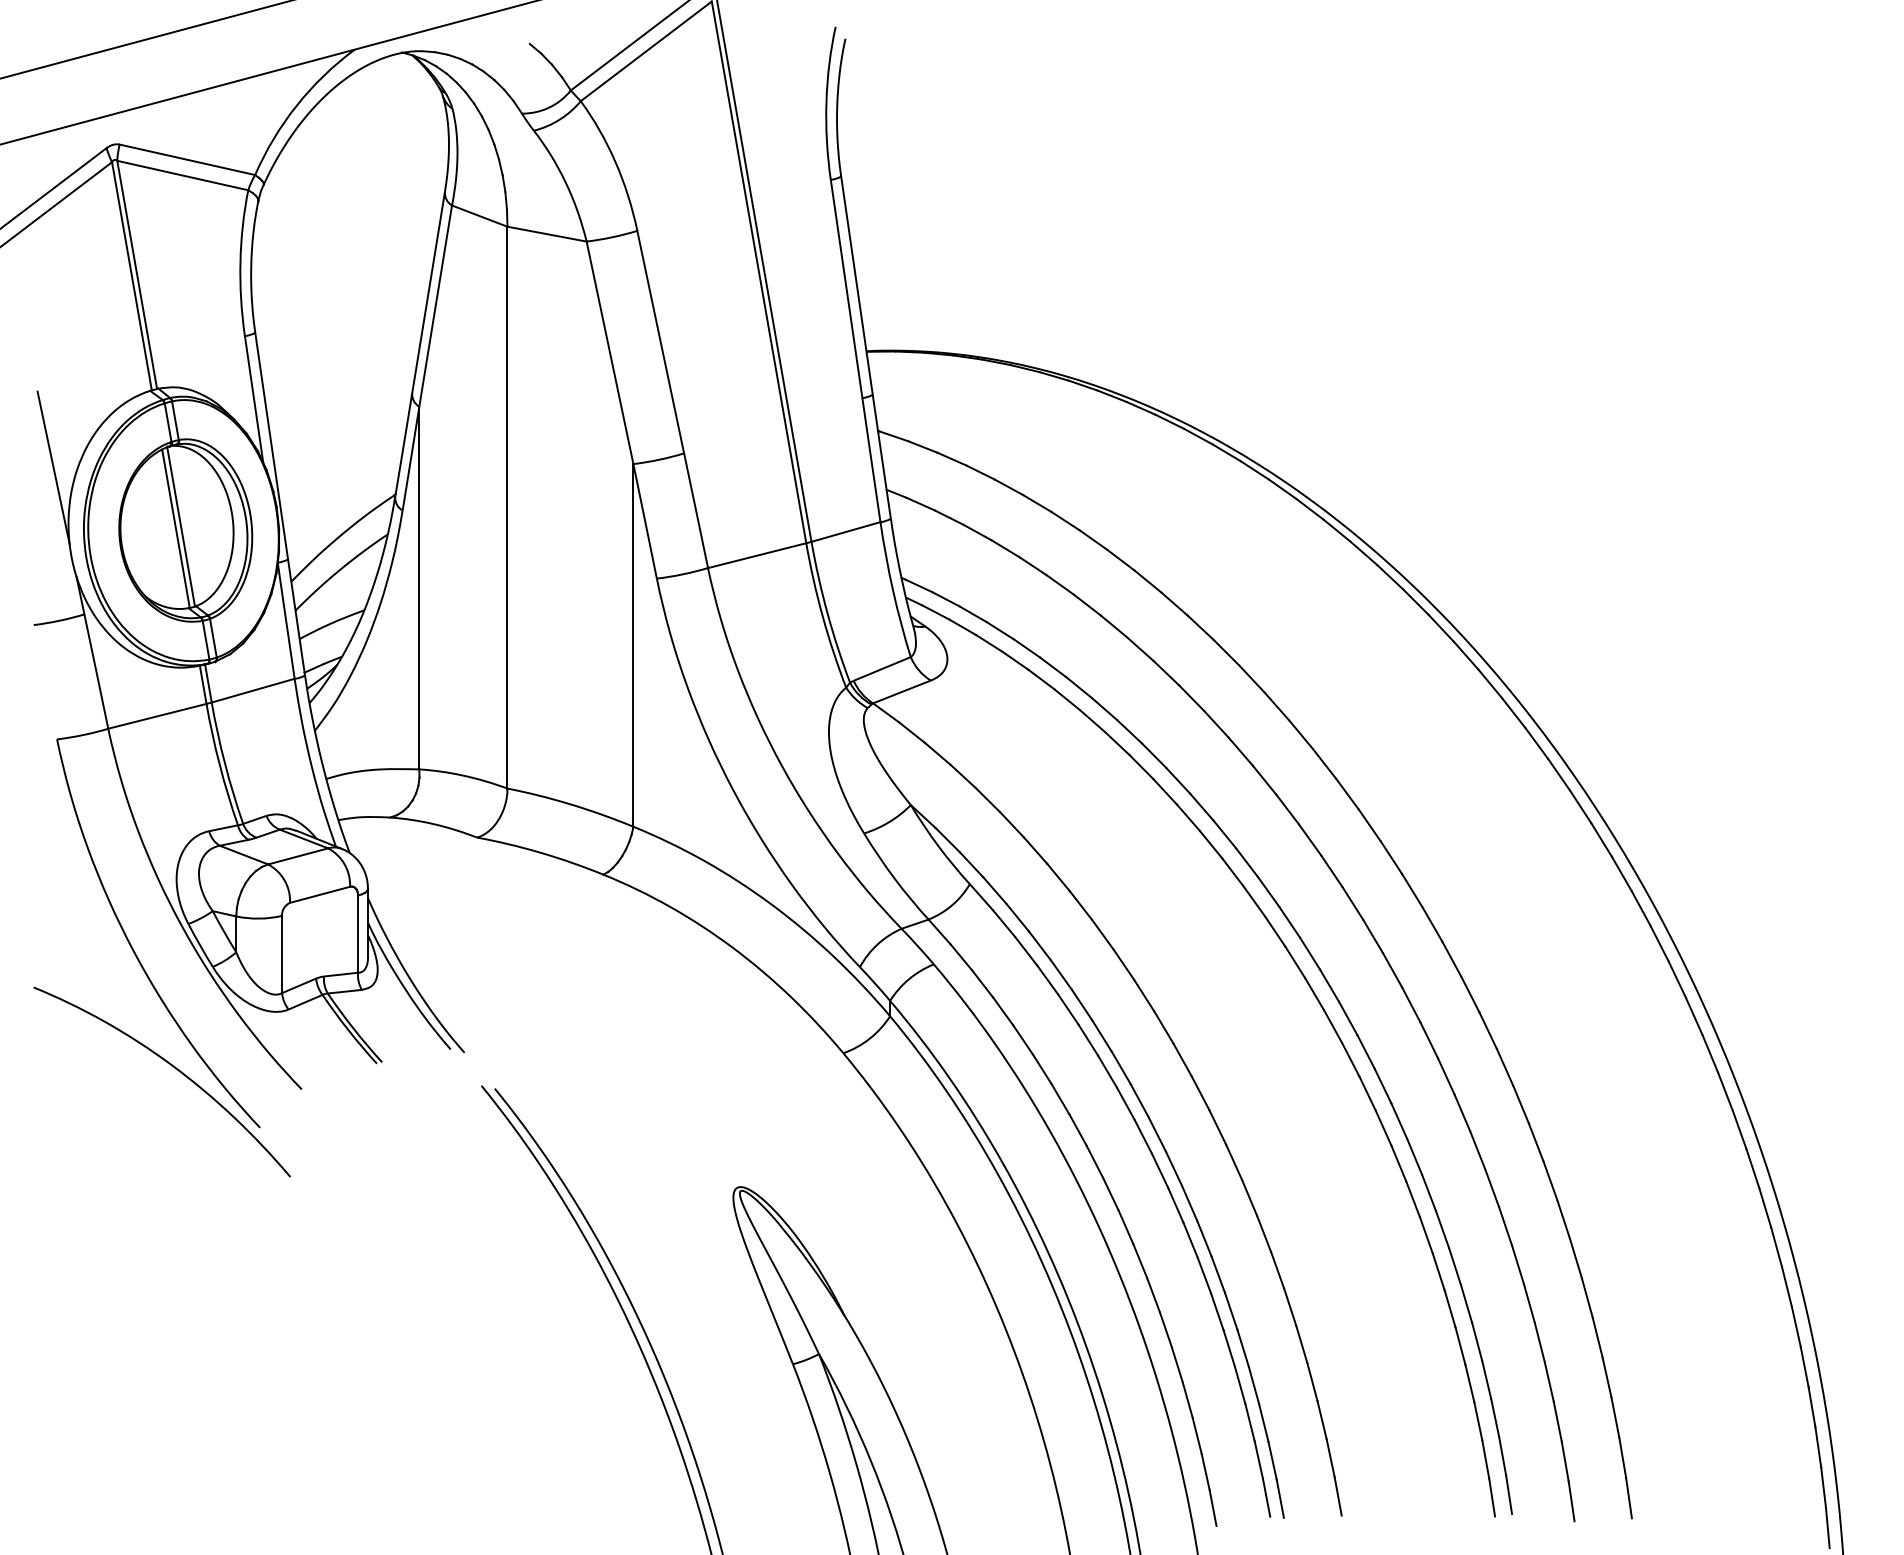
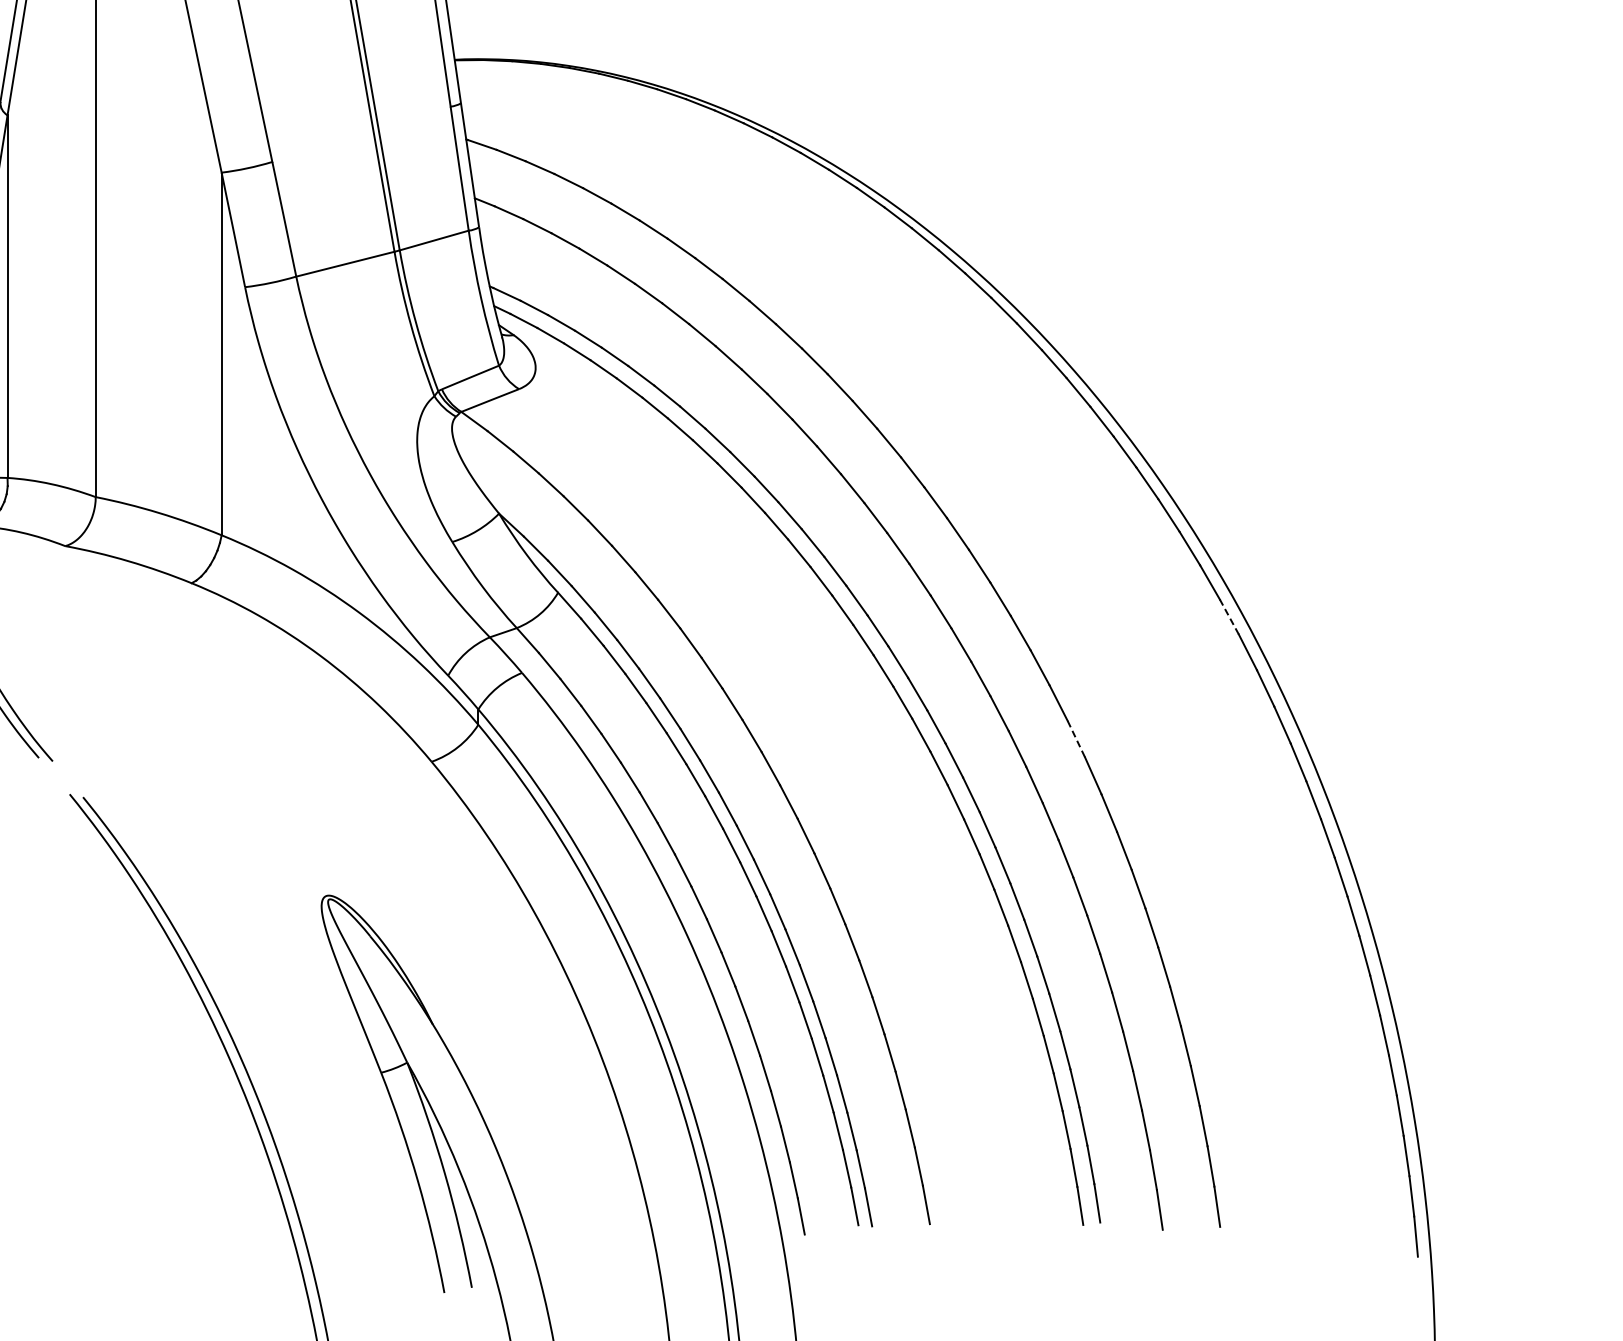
line: (1641, 908) -> (1229, 617), solid -> dashed
line: (1488, 1031) -> (1076, 740), solid -> dashed

